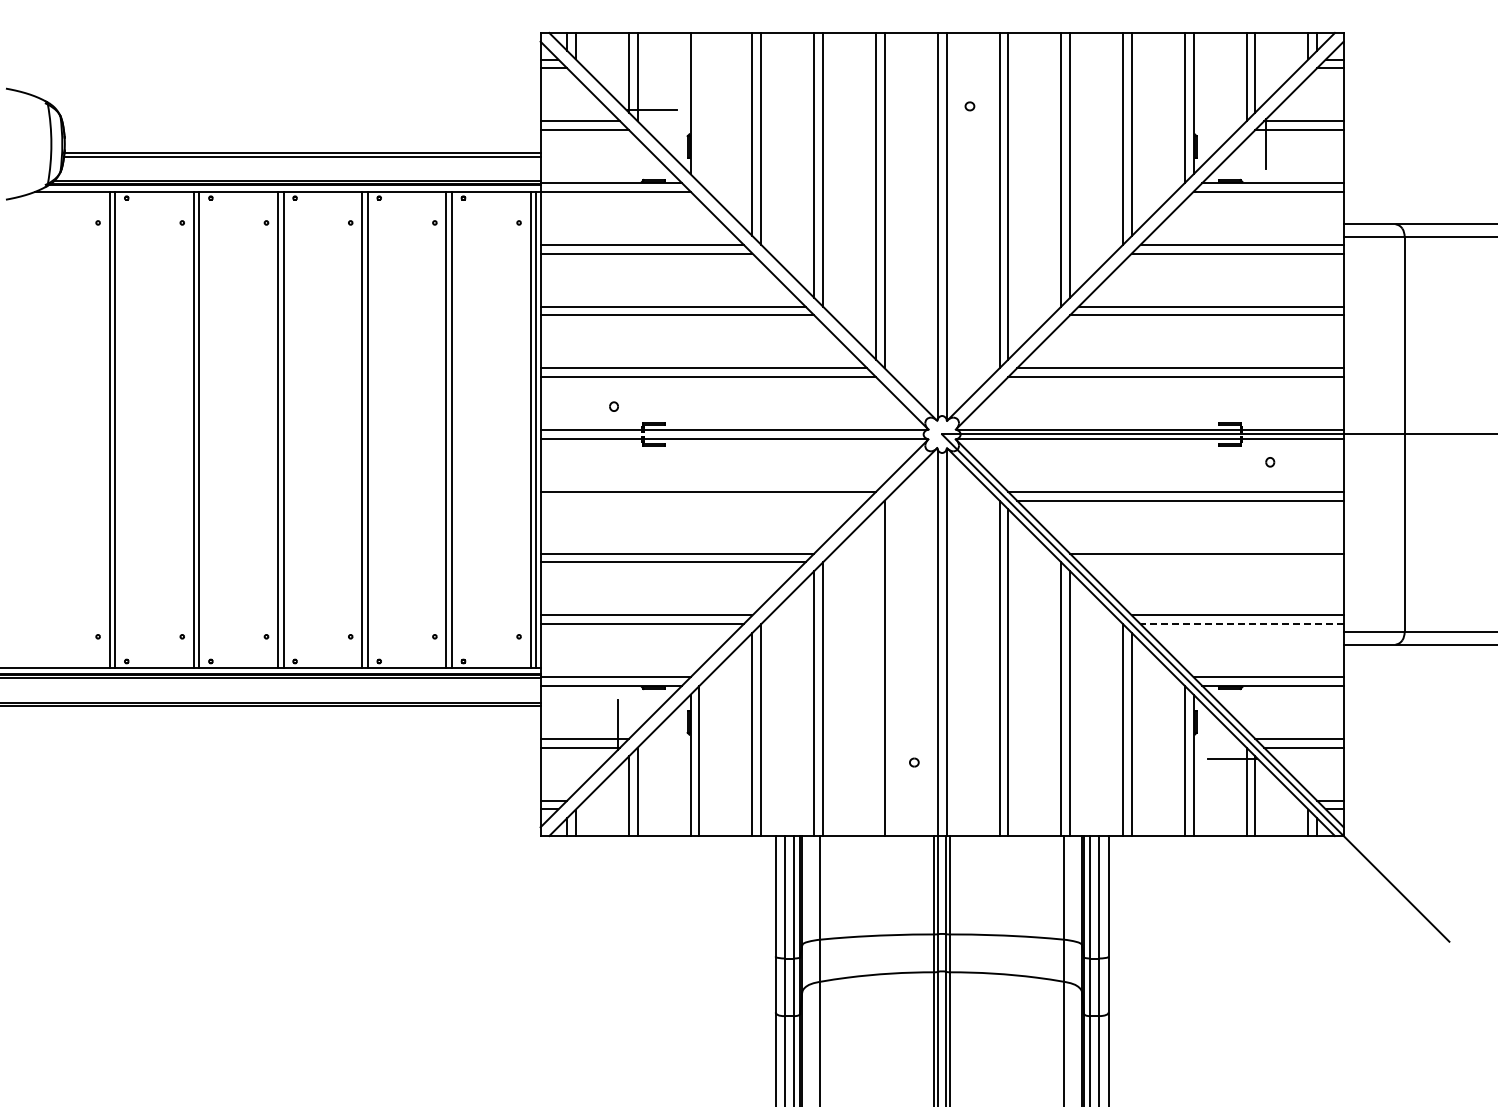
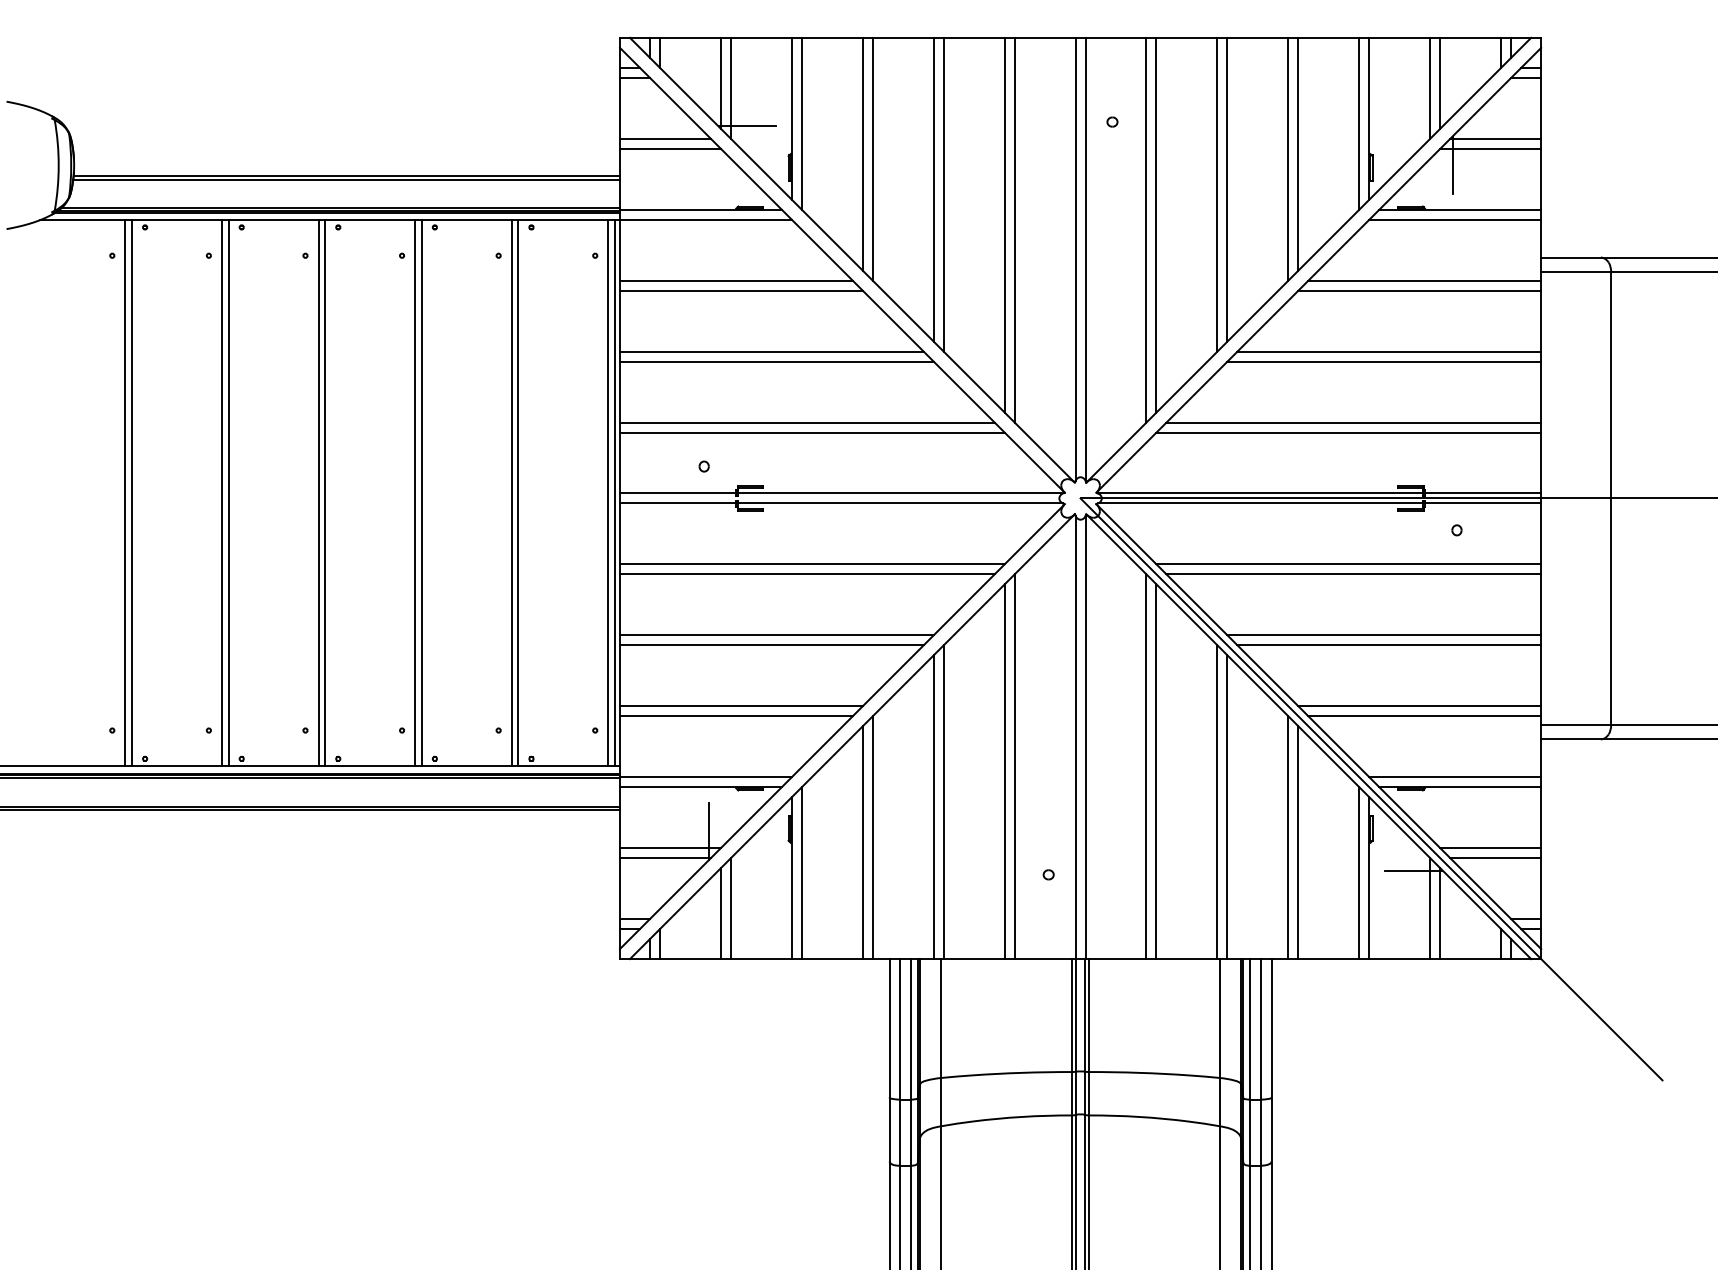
line: (699, 107) -> (802, 123), added
line: (703, 500) -> (806, 574), added
line: (1210, 562) -> (1388, 645), added
line: (1242, 624) -> (1425, 716), dashed -> solid
line: (876, 672) -> (1005, 771), added

